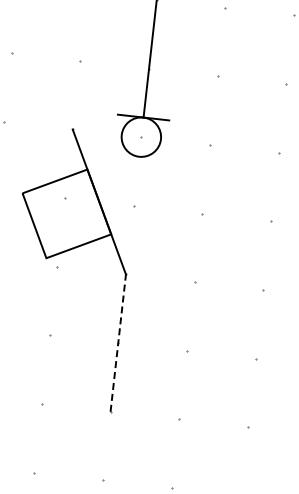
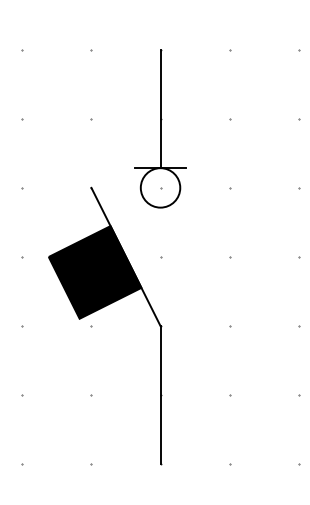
fill: (66, 213) -> (94, 272), added
line: (118, 342) -> (160, 394), dashed -> solid

